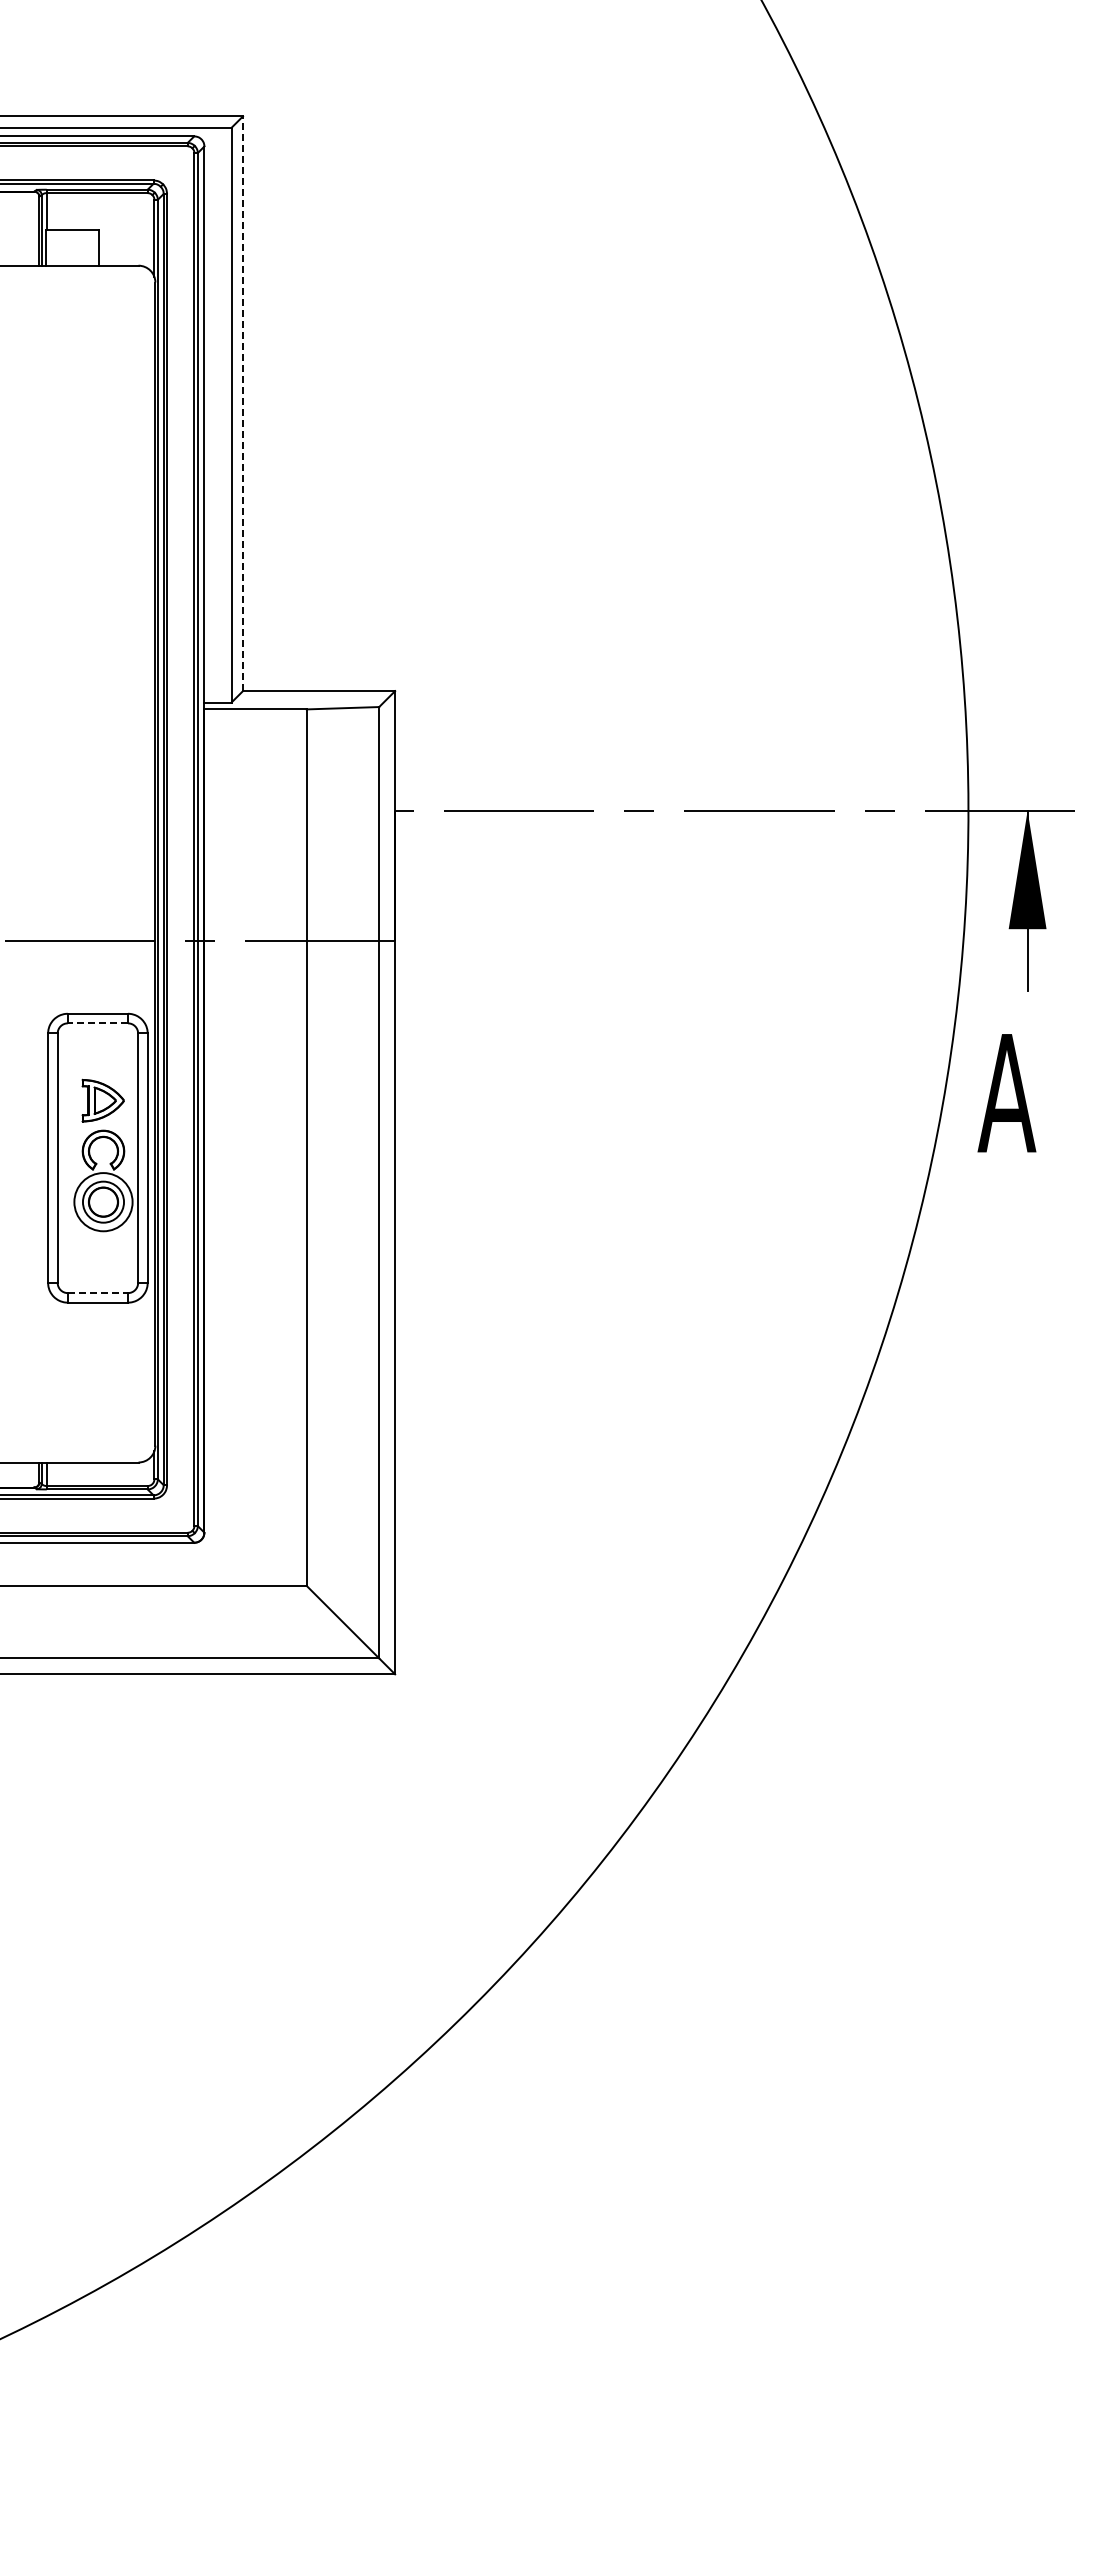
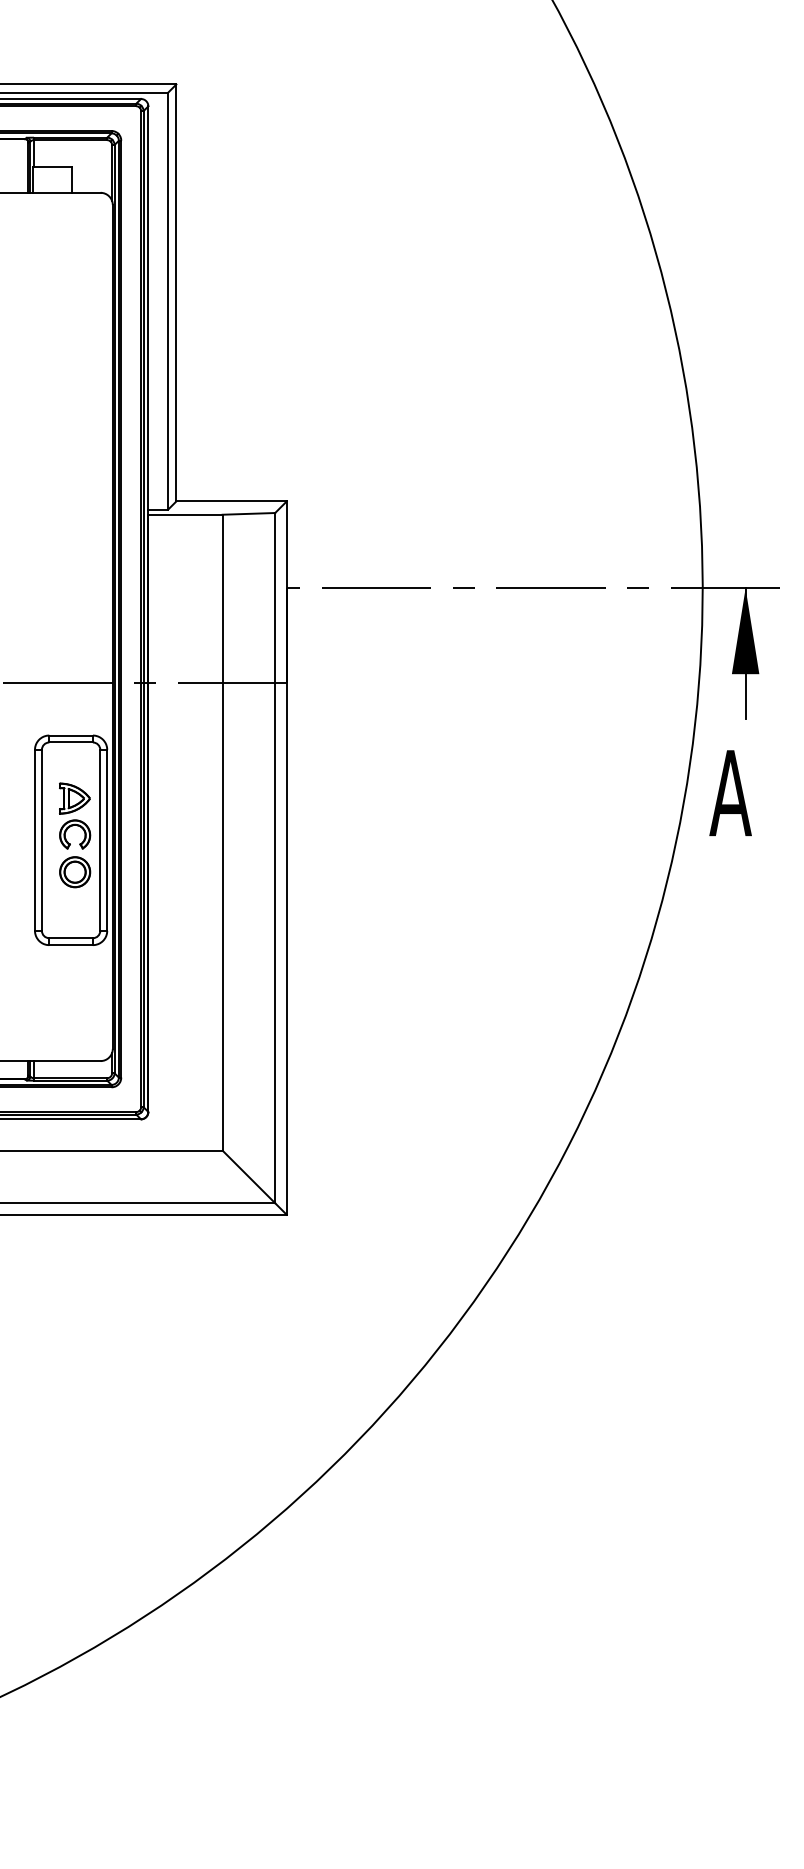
line: (243, 403) -> (176, 292), dashed -> solid
line: (97, 1023) -> (70, 742), dashed -> solid
circle: (103, 1201) -> (75, 871), size x0.71
line: (98, 1293) -> (71, 938), dashed -> solid

